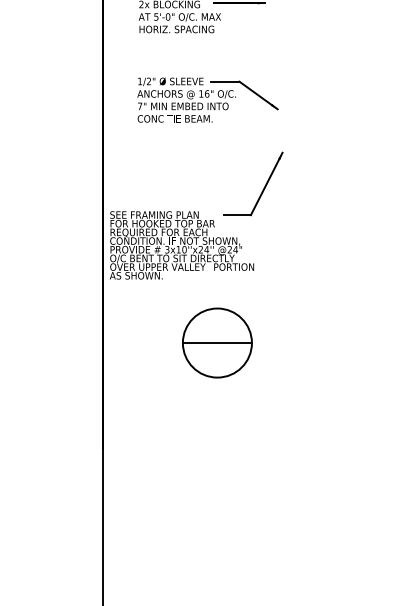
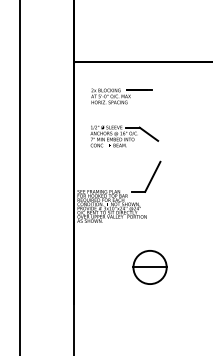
part: (216, 343) -> (149, 267), moved

